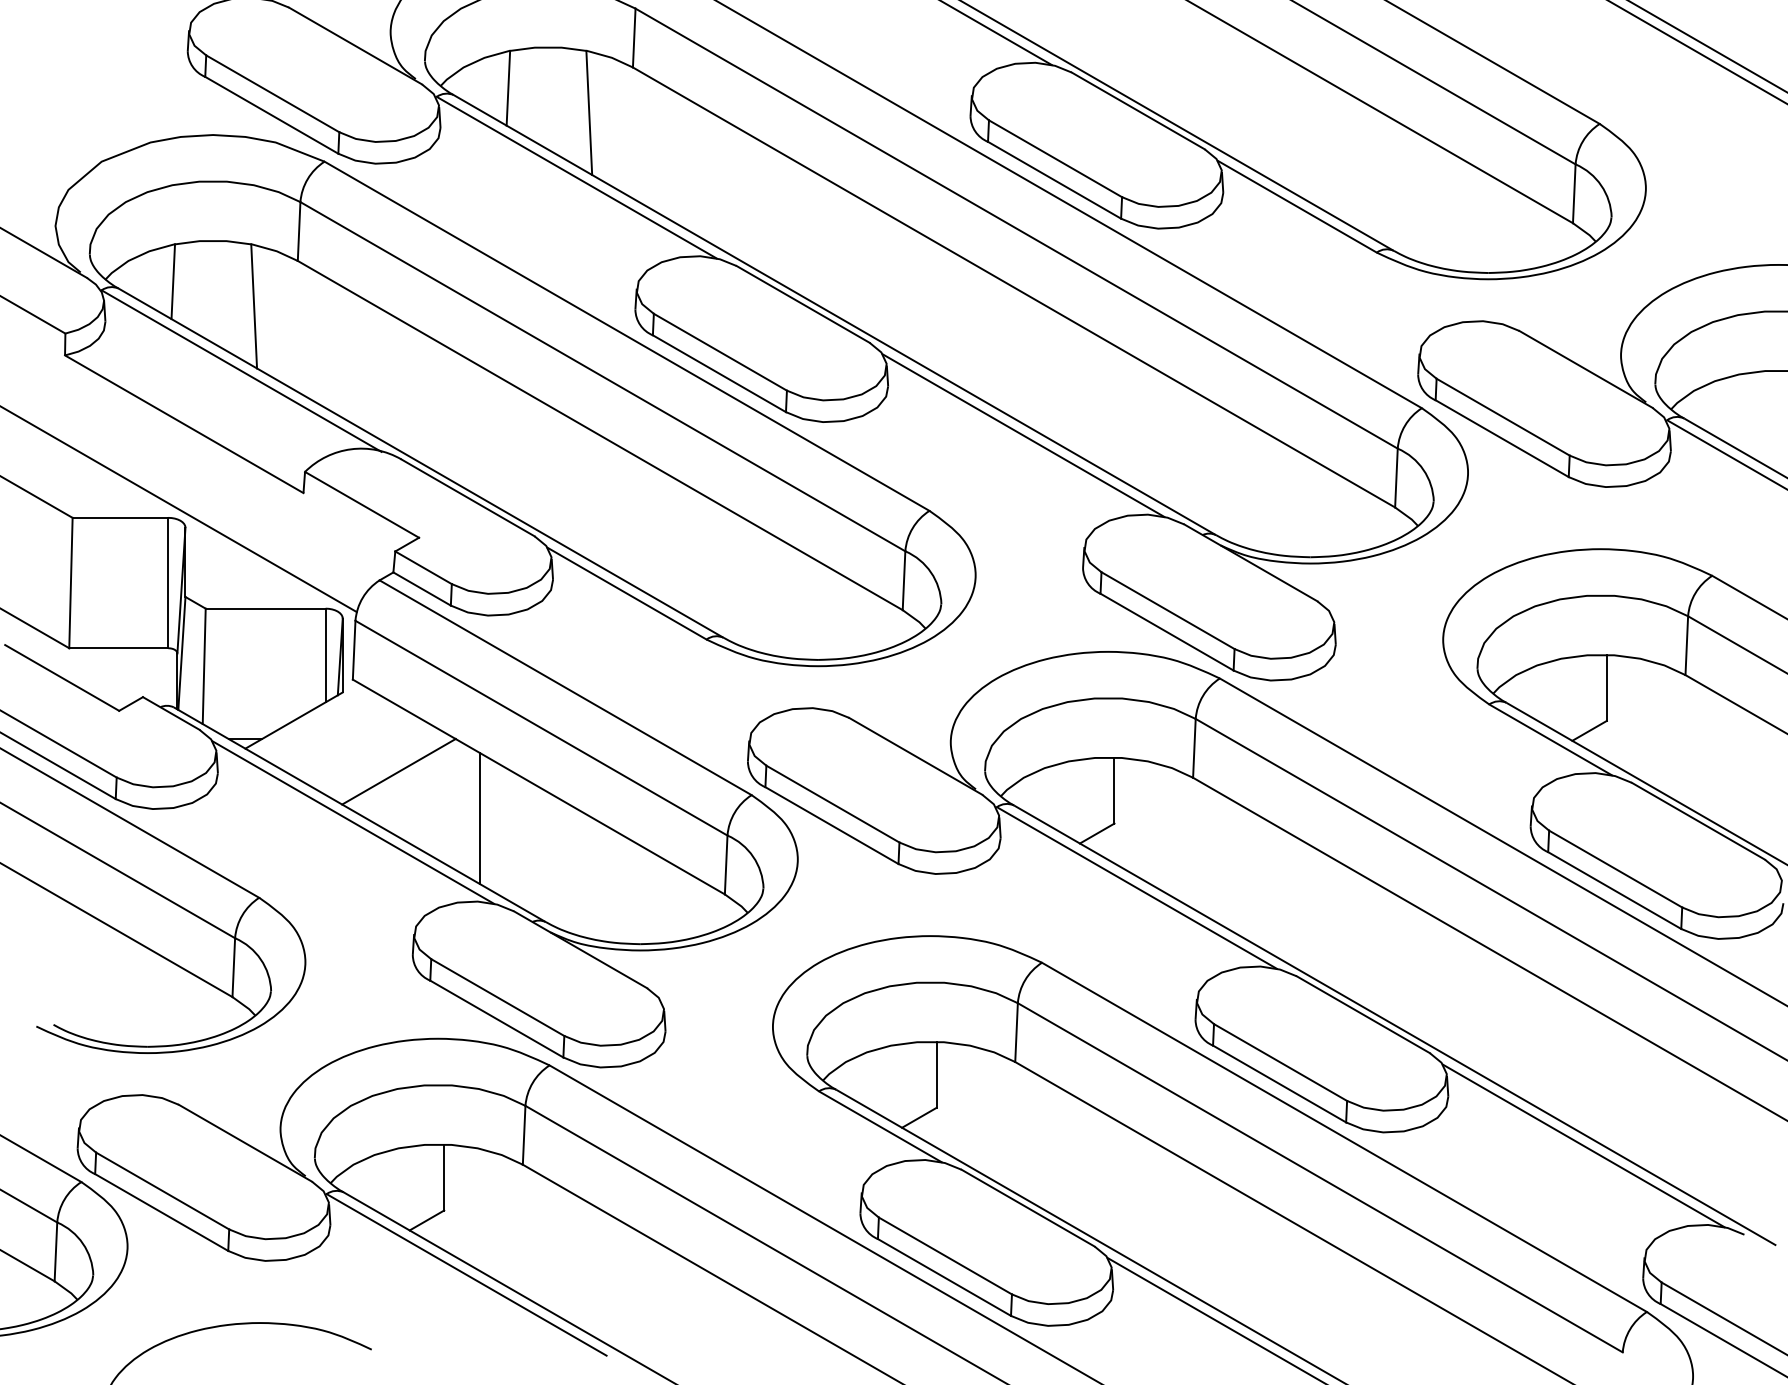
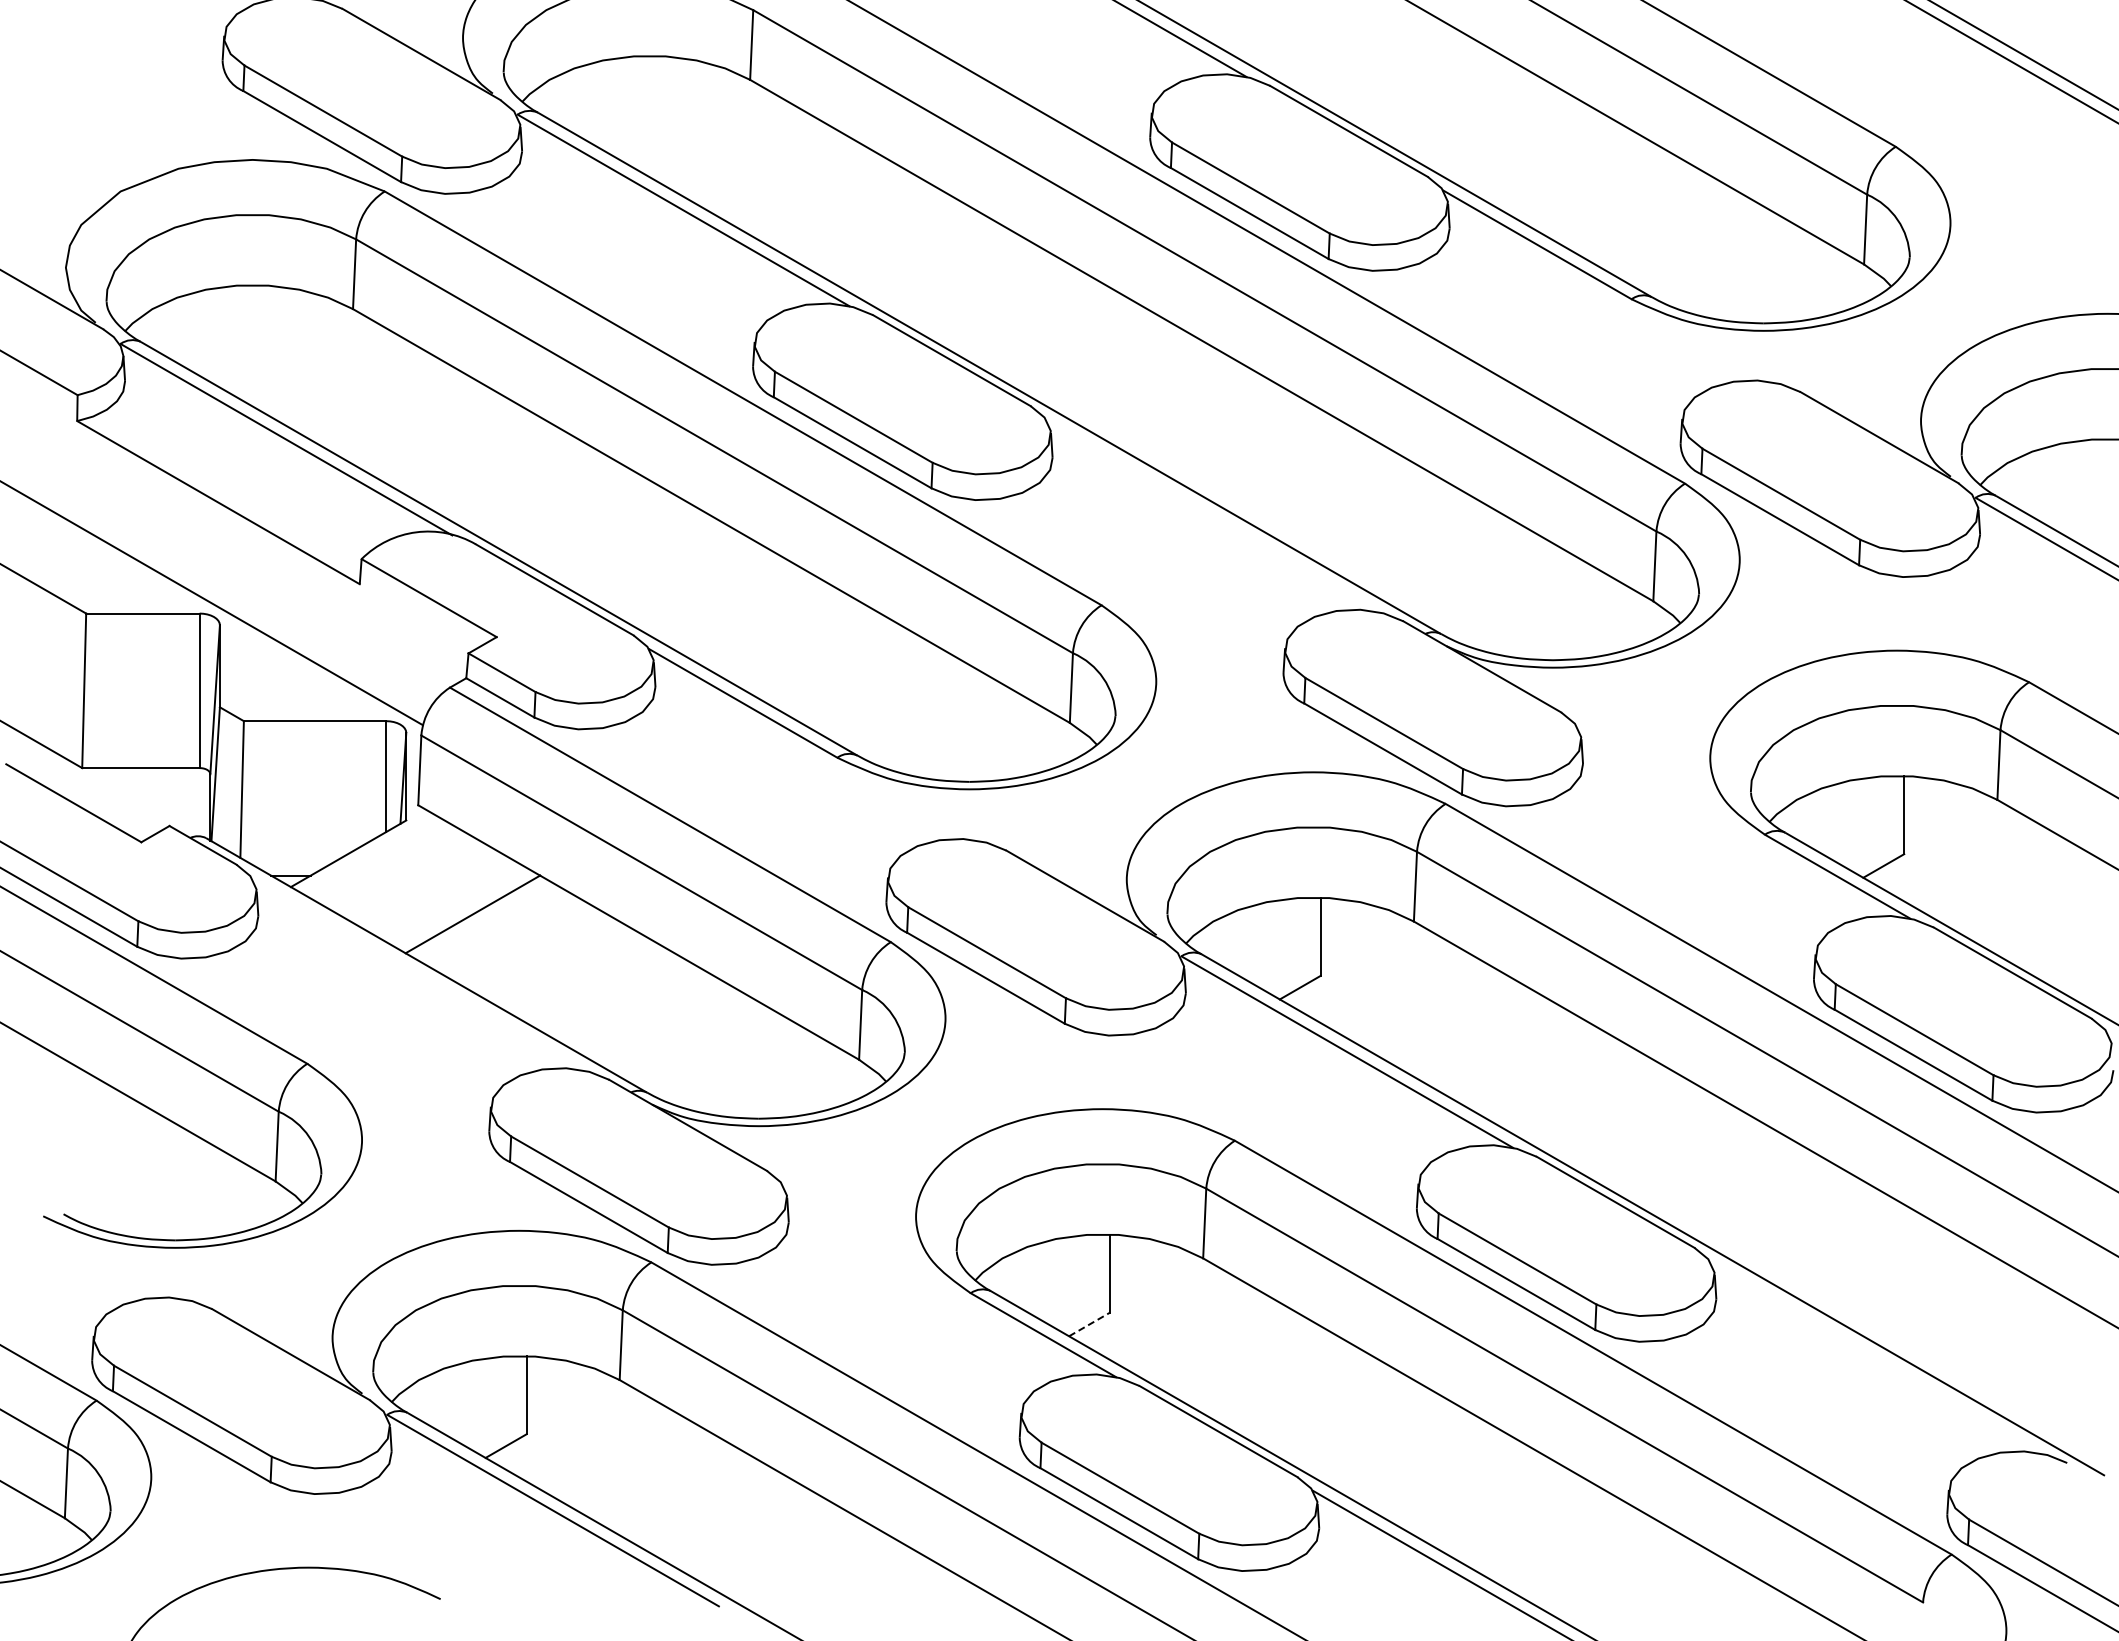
line: (508, 88) -> (602, 104), removed
line: (588, 112) -> (697, 133), removed
line: (173, 281) -> (205, 333), removed
line: (253, 305) -> (300, 362), removed
line: (1023, 435) -> (1212, 515), removed
line: (479, 818) -> (568, 969), removed
line: (353, 822) -> (418, 974), removed
line: (919, 1117) -> (1089, 1324), solid -> dashed
line: (1583, 1145) -> (1876, 1357), removed

